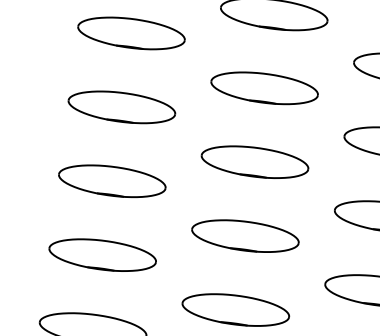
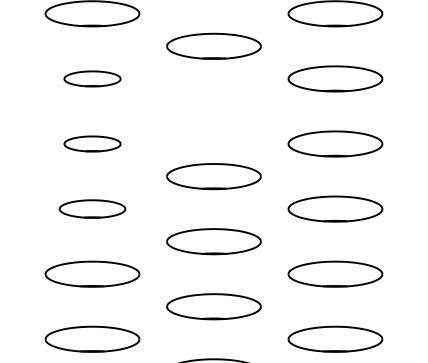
part: (121, 106) -> (92, 78), size x0.6
part: (254, 162) -> (213, 111), removed
part: (112, 180) -> (92, 143), size x0.6
part: (102, 254) -> (92, 208), size x0.7

